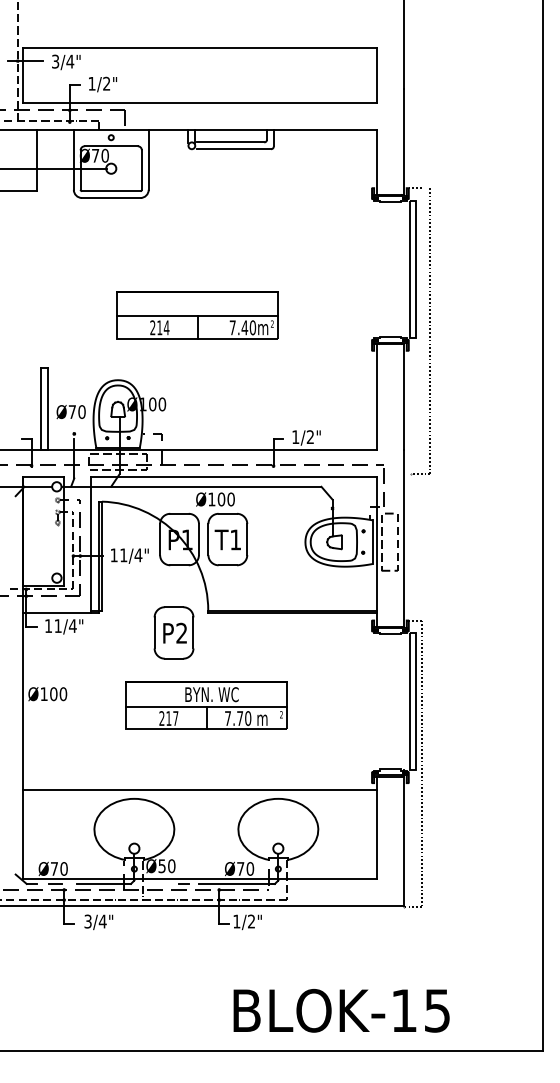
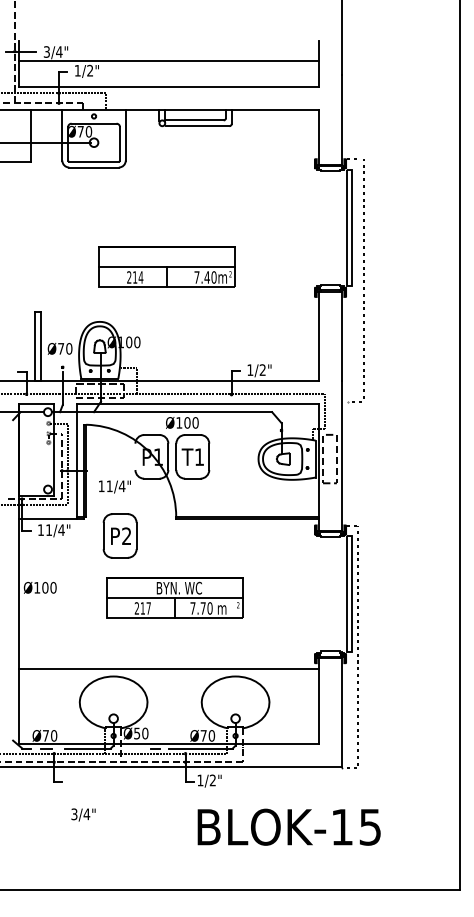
line: (199, 48) -> (168, 61), moved
line: (160, 539) -> (135, 456), removed
text: (129, 555) -> (114, 486), moved
part: (173, 632) -> (119, 535), moved
text: (98, 922) -> (83, 815), moved
text: (341, 1010) -> (289, 826), moved

